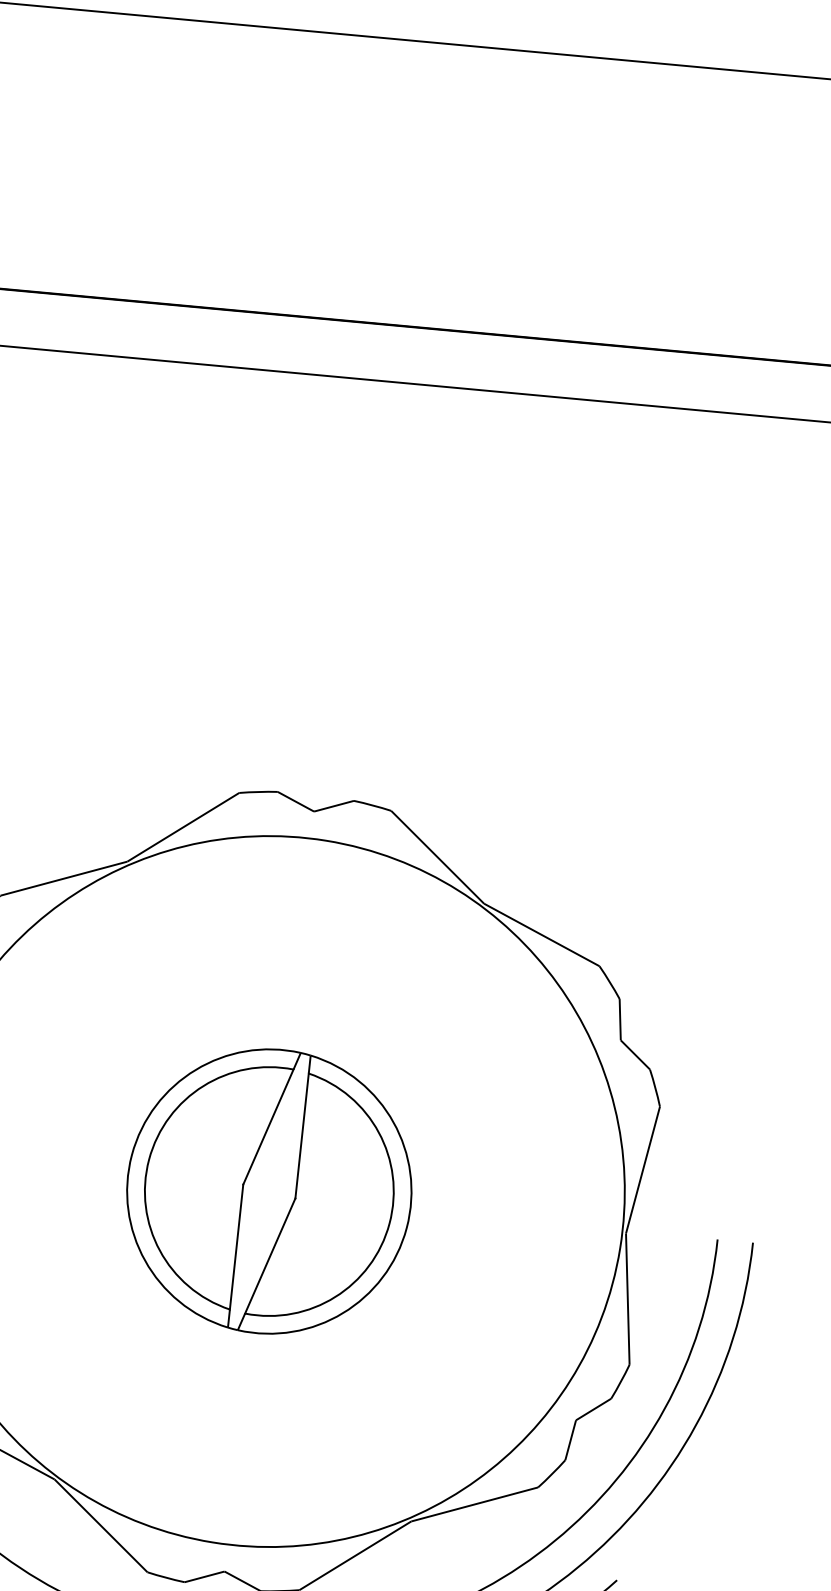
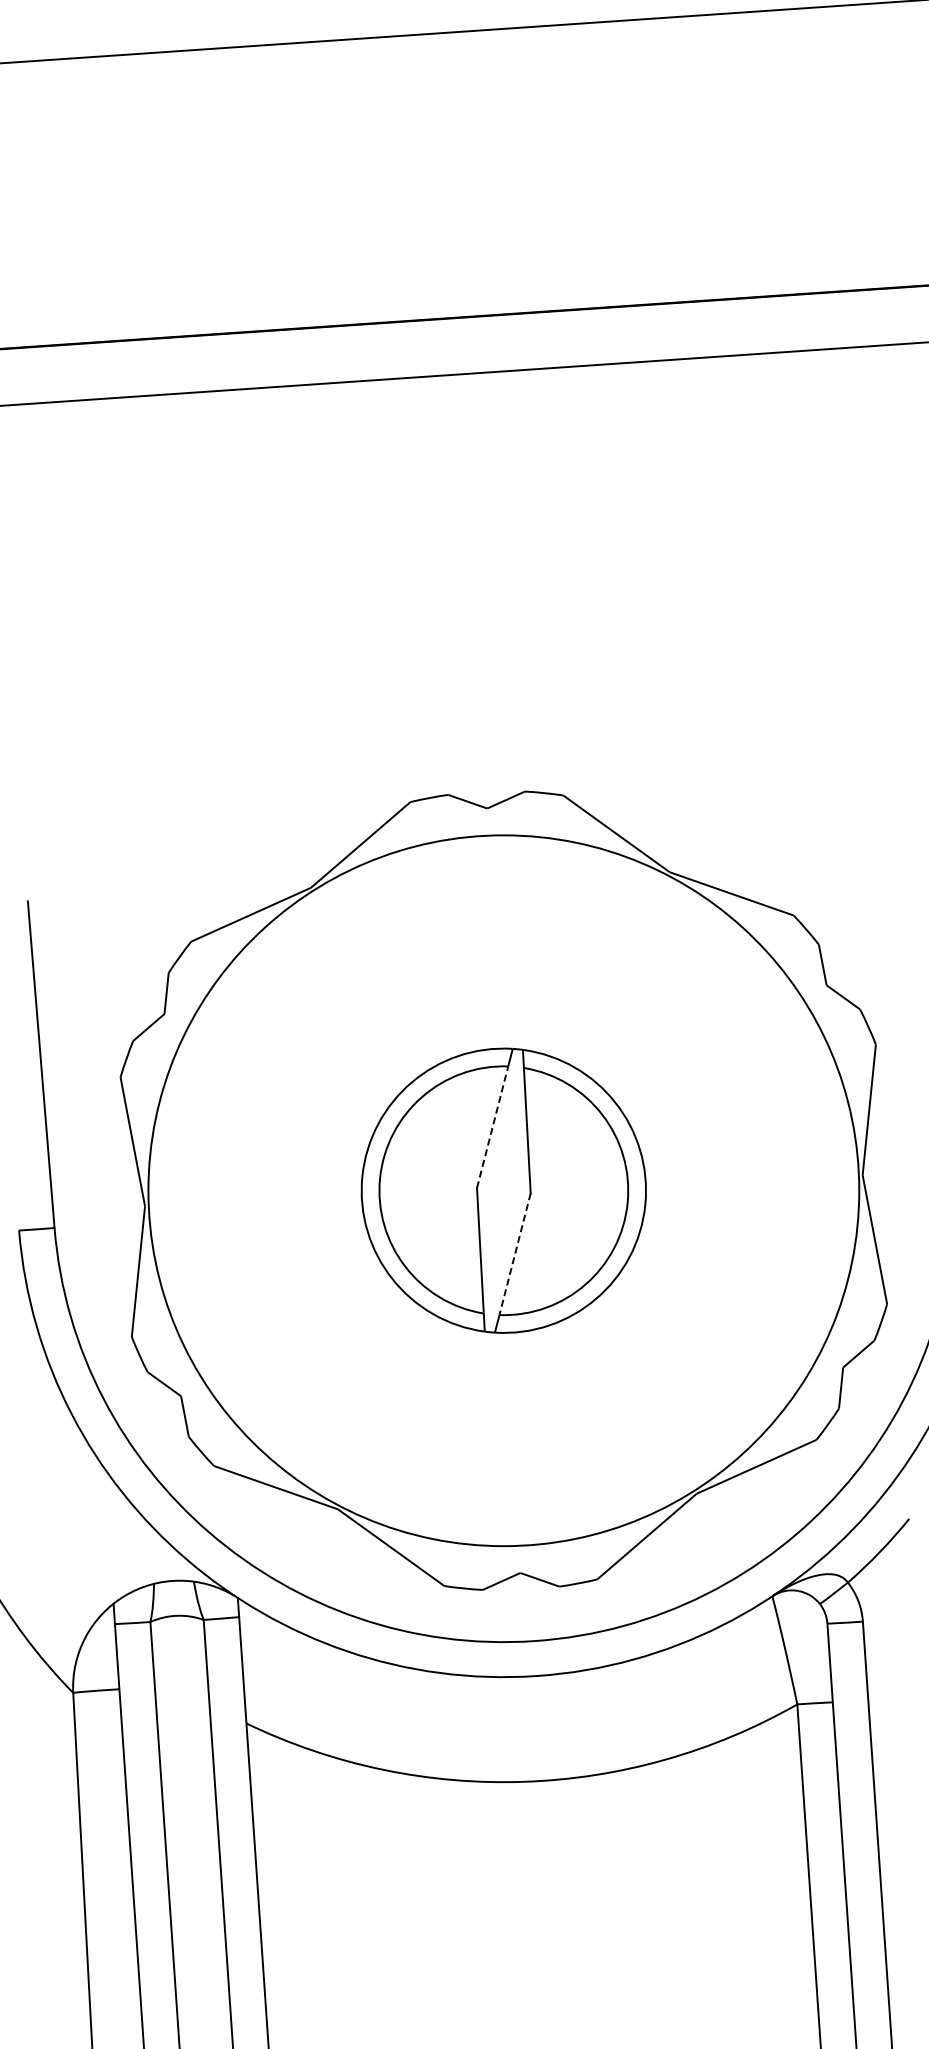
line: (268, 1127) -> (492, 1127), solid -> dashed
line: (270, 1256) -> (515, 1254), solid -> dashed

